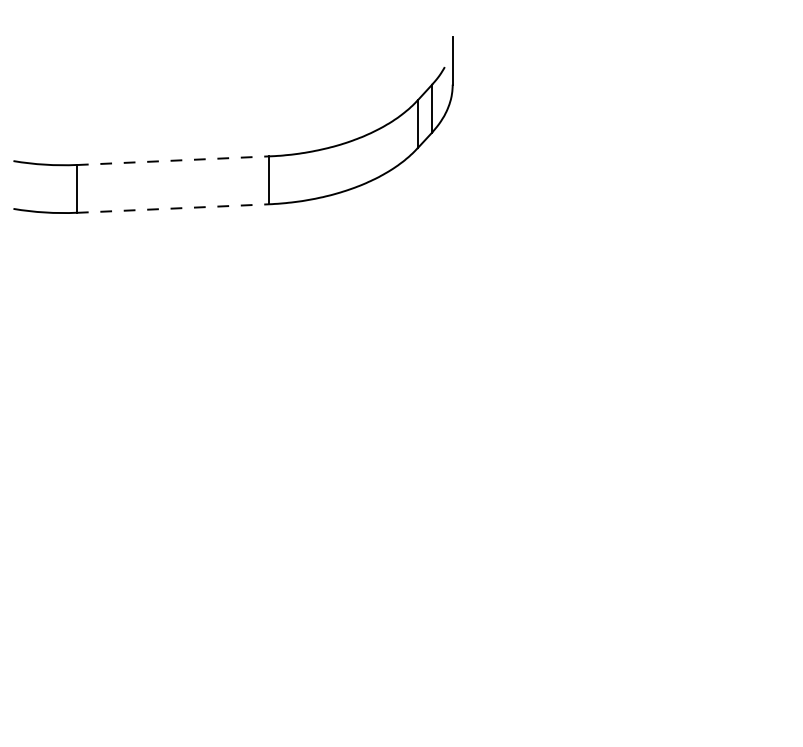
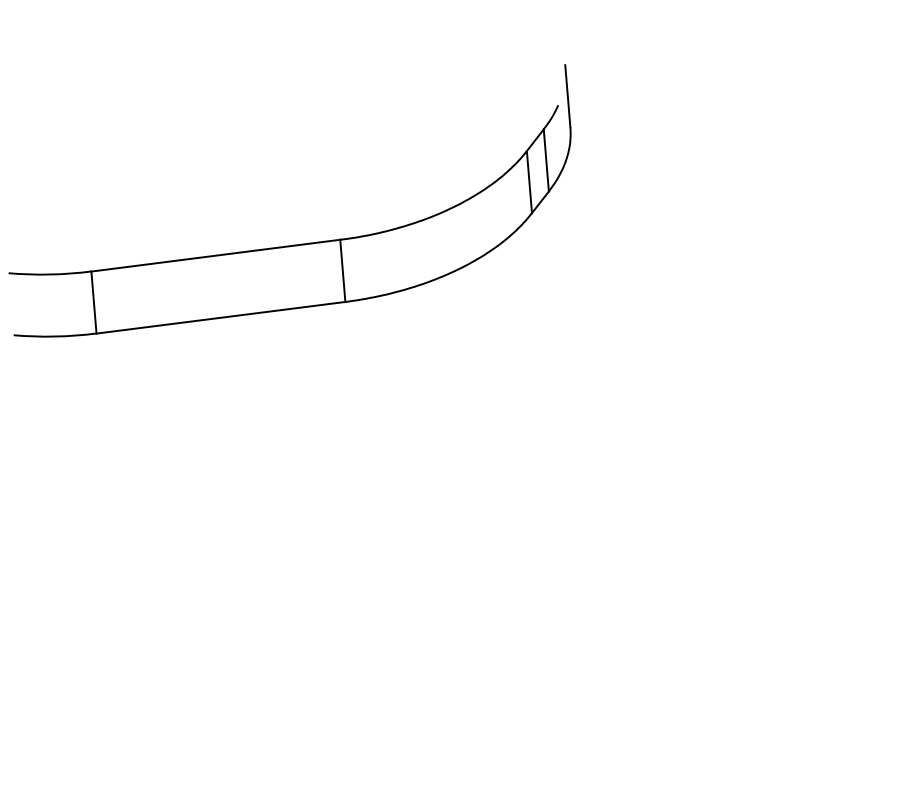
line: (173, 160) -> (216, 255), dashed -> solid
line: (173, 208) -> (221, 317), dashed -> solid

